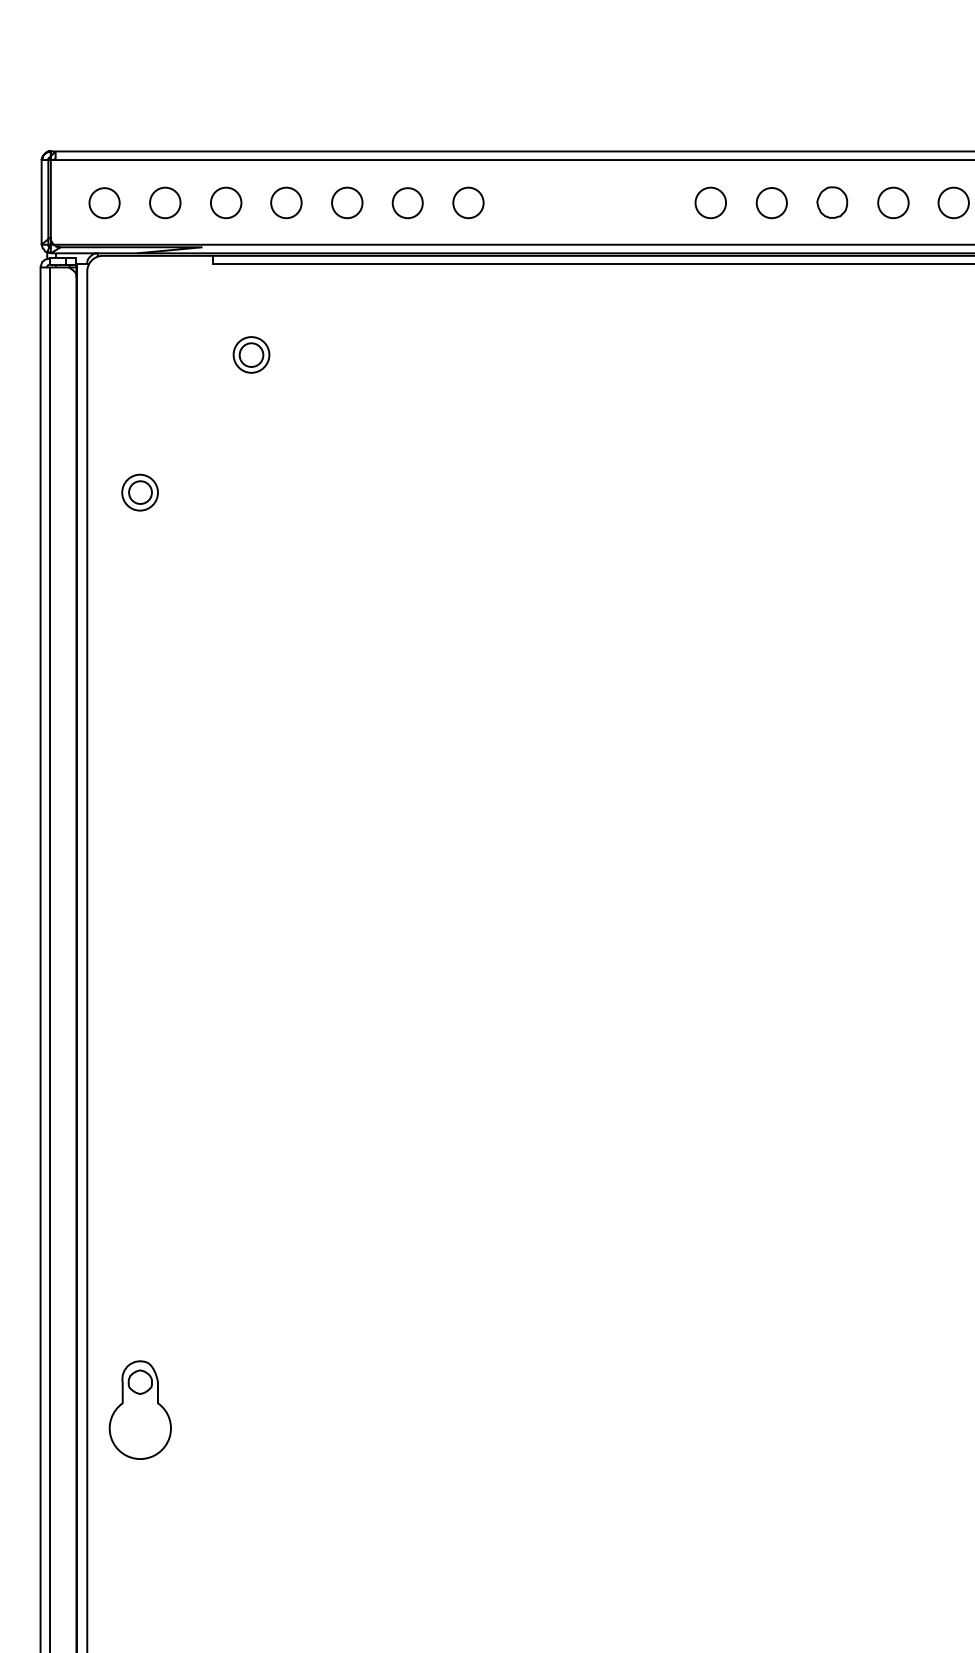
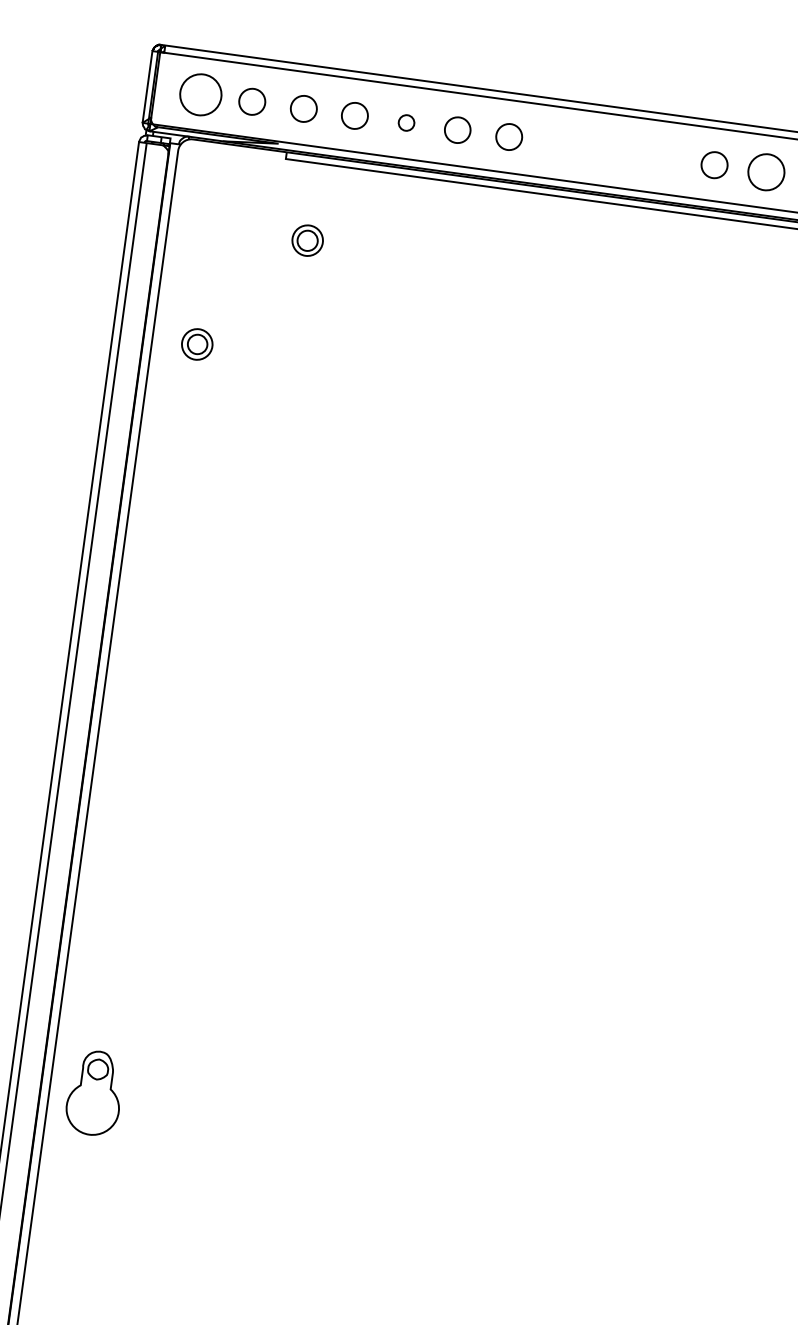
part: (347, 202) -> (406, 122), size x0.6
part: (104, 203) -> (200, 95), size x1.6
part: (771, 203) -> (765, 172), size x1.4
part: (139, 1409) -> (94, 1092), moved

